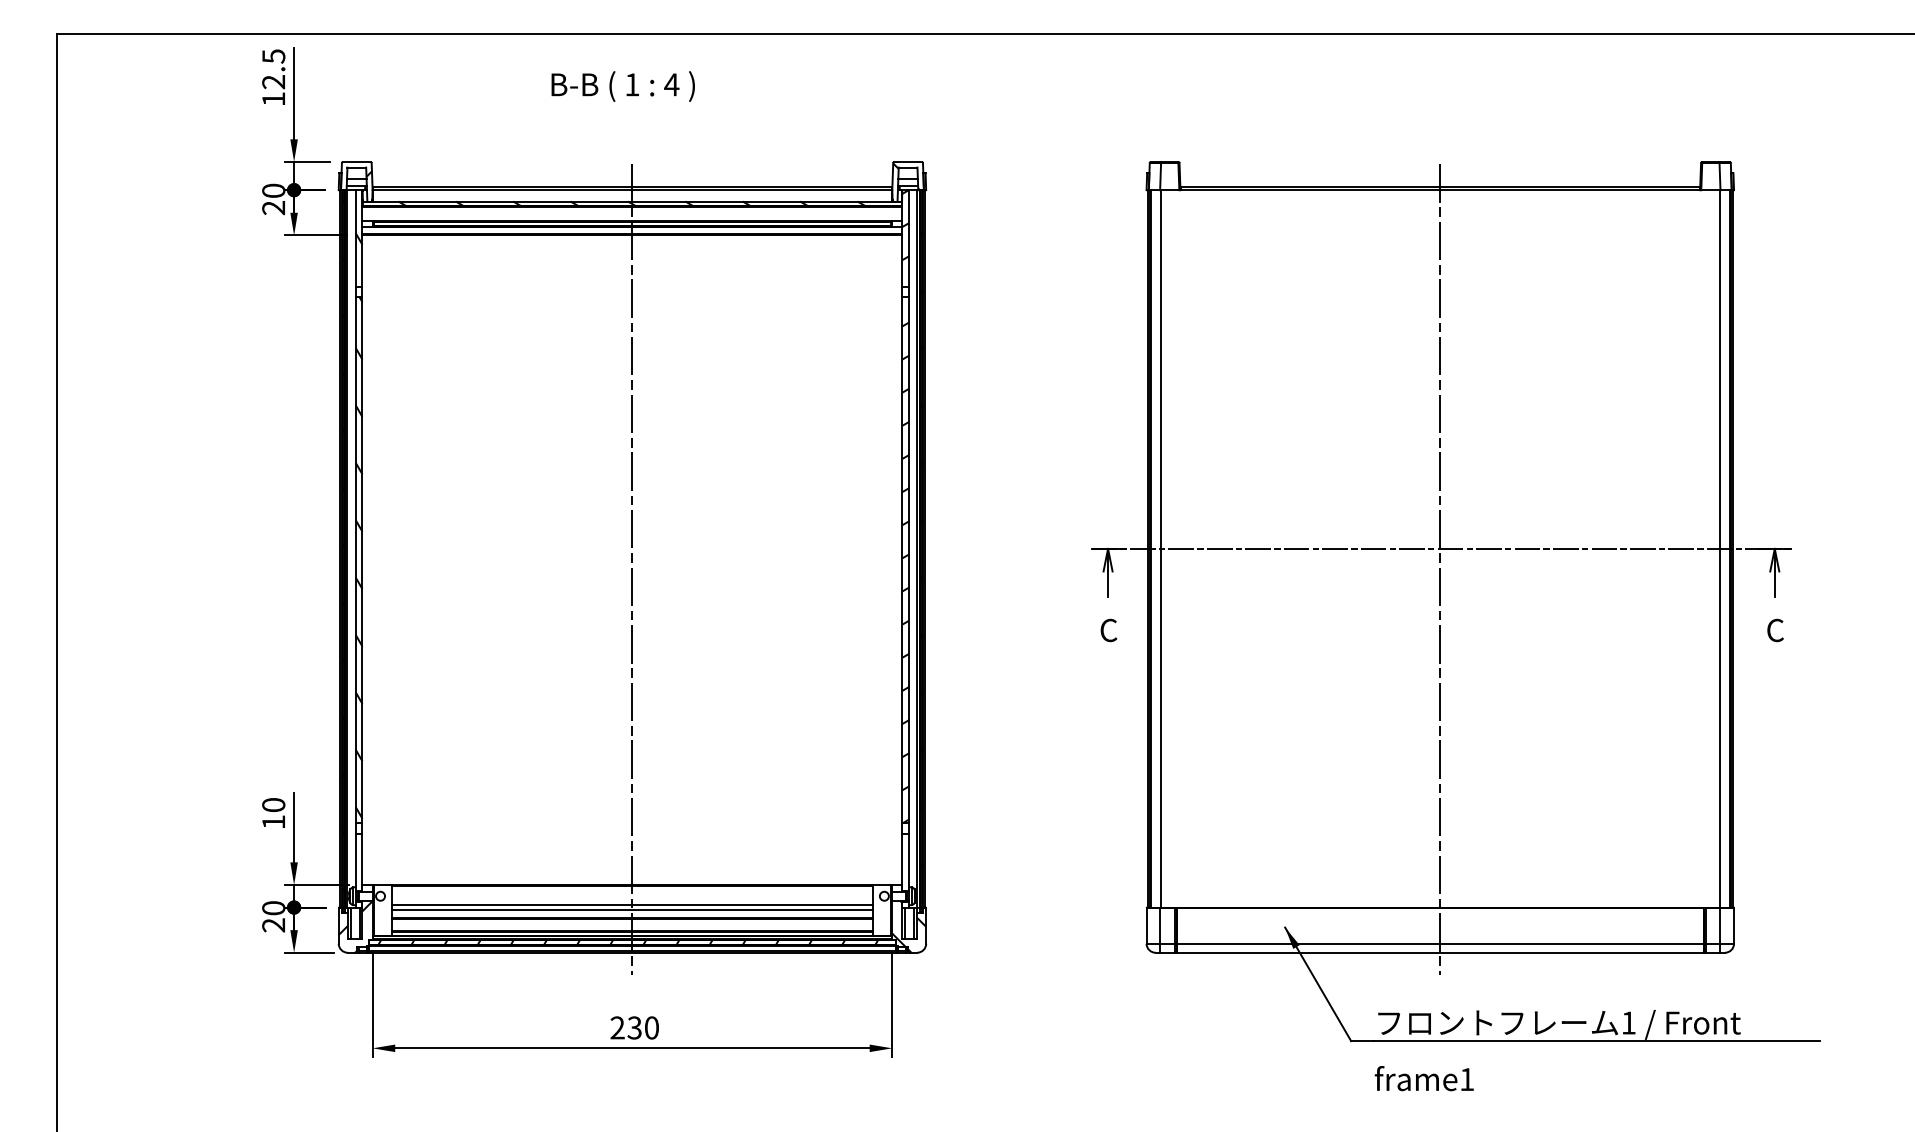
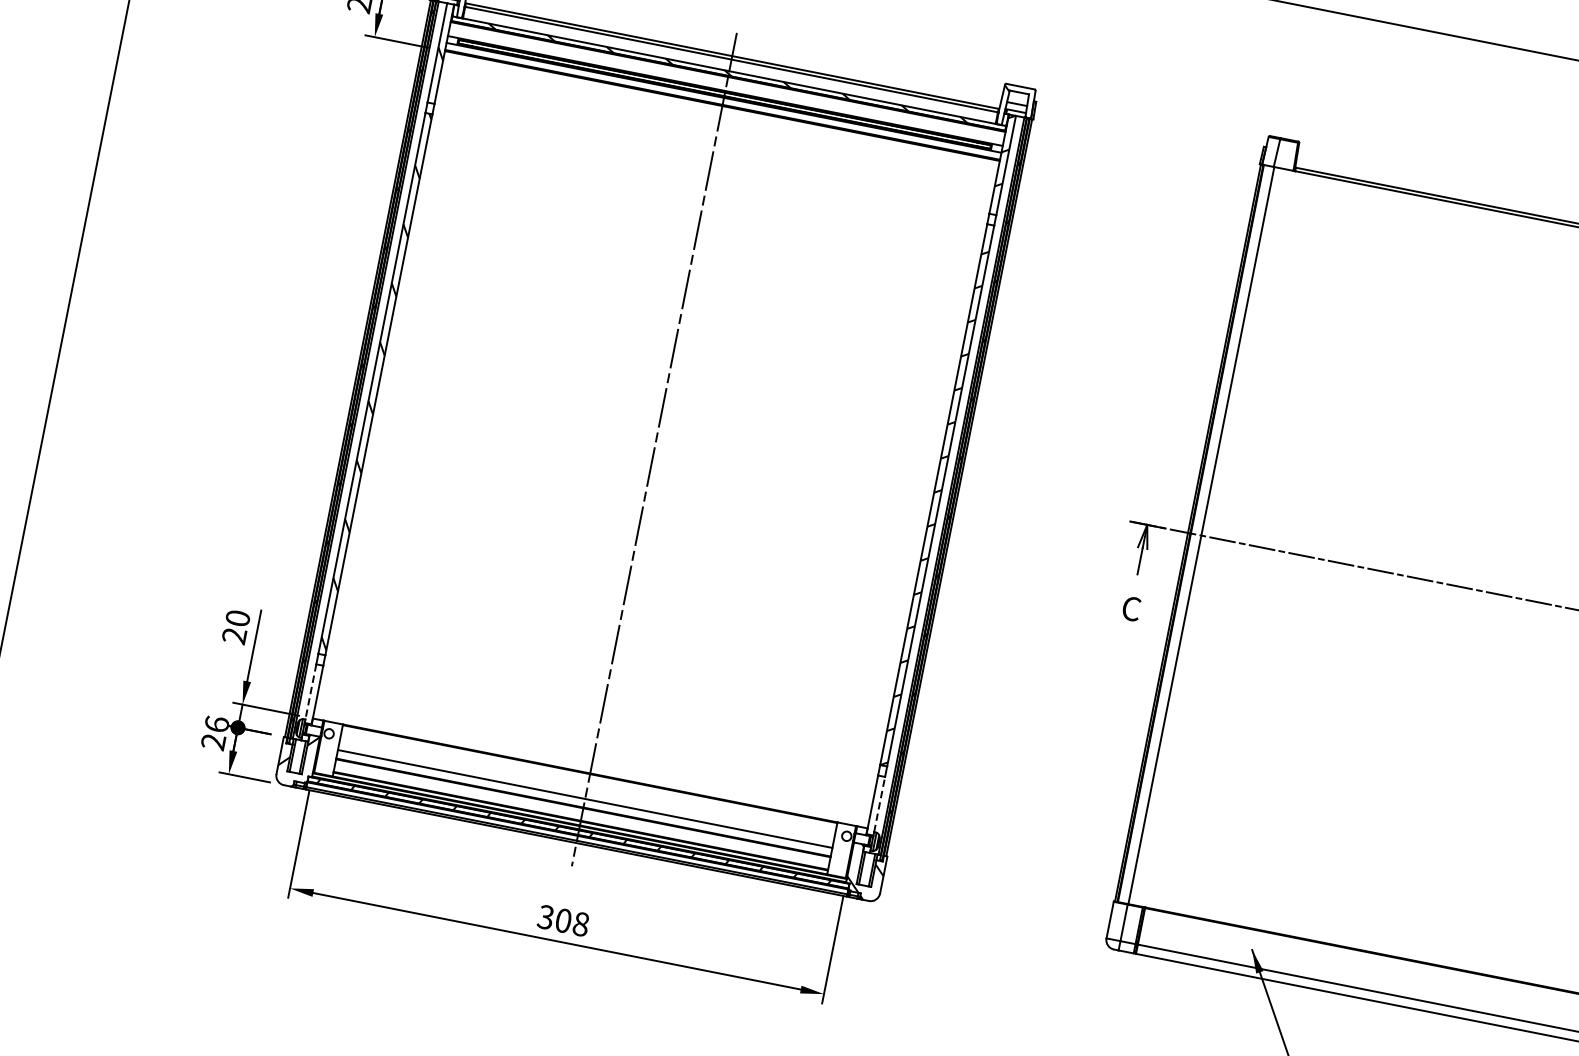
line: (1440, 569) -> (1484, 613), removed
text: (273, 822) -> (234, 636), 10 -> 20
line: (355, 860) -> (310, 691), solid -> dashed
line: (909, 860) -> (879, 804), solid -> dashed
line: (632, 905) -> (586, 794), removed
text: (273, 908) -> (216, 724), 20 -> 26
text: (634, 1027) -> (563, 920), 230 -> 308

